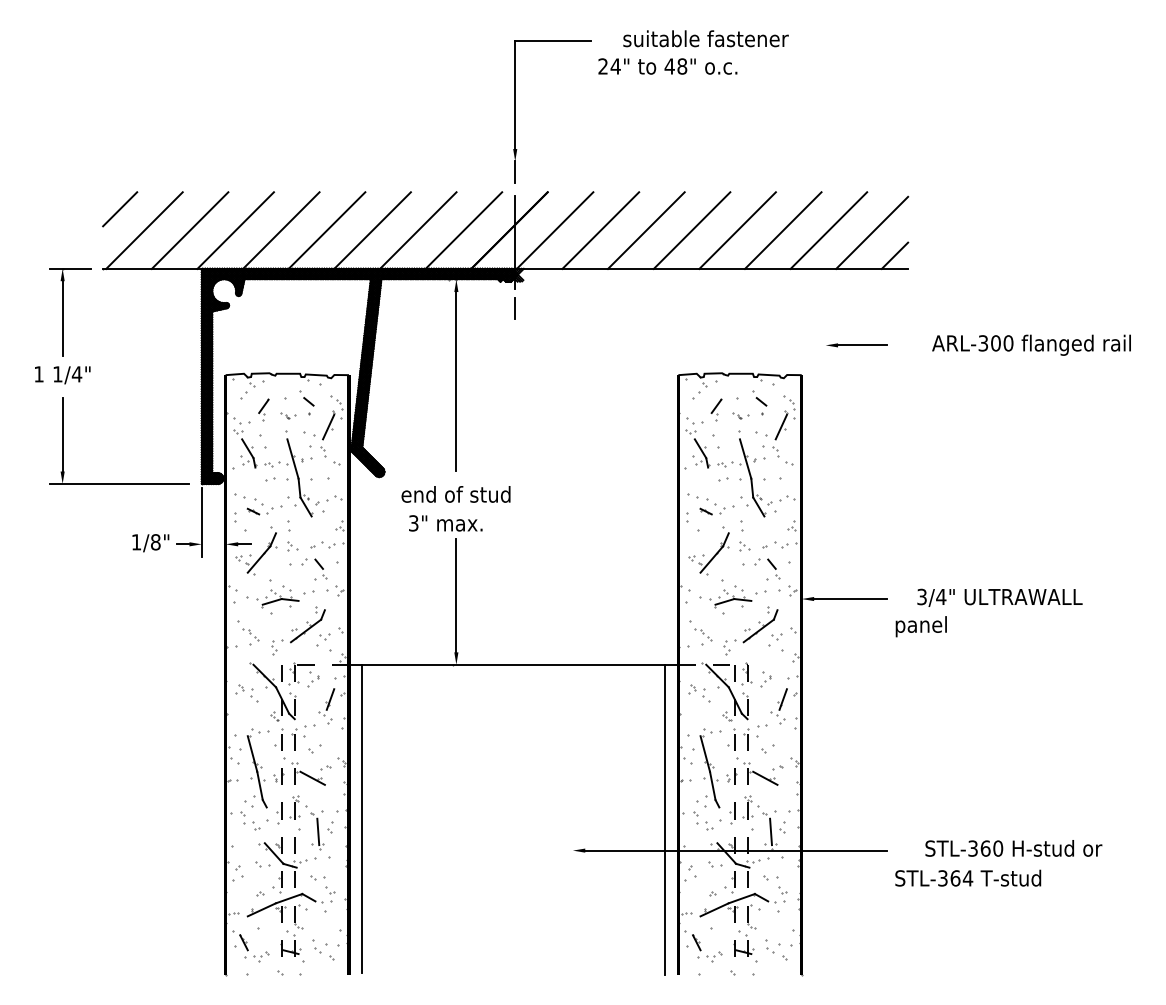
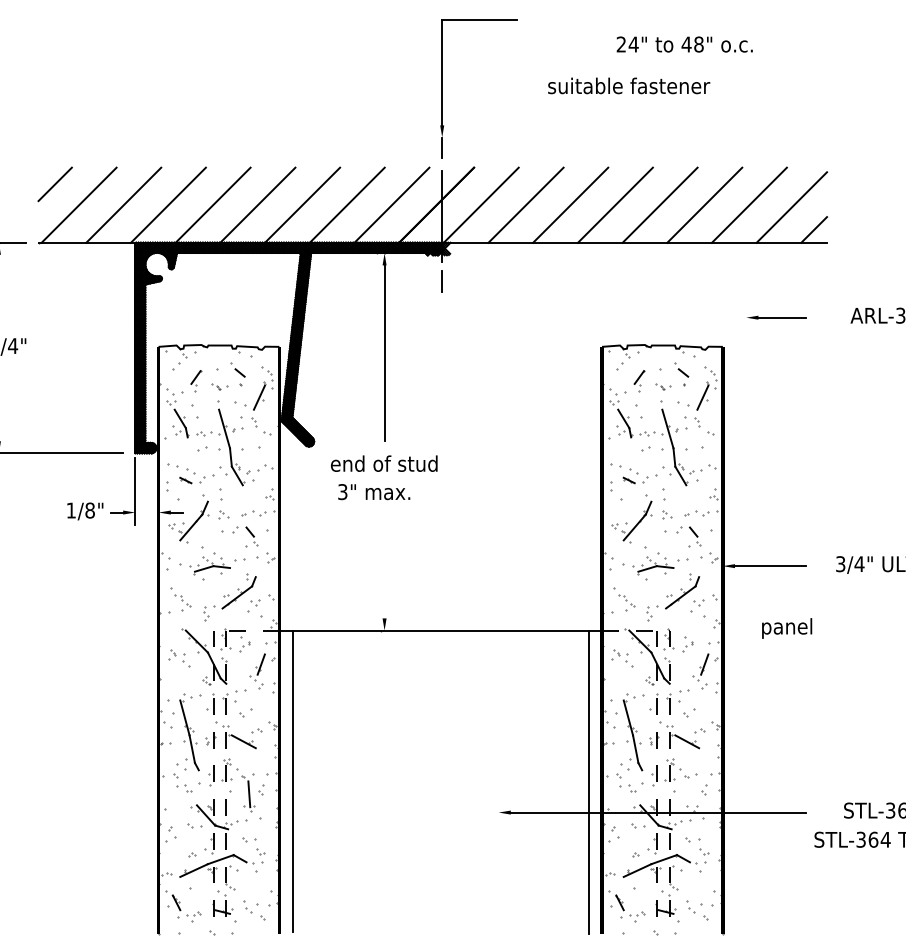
text: (705, 38) -> (628, 85), moved
text: (667, 66) -> (684, 44), moved
line: (456, 595) -> (384, 562), removed
text: (920, 626) -> (786, 628), moved
line: (770, 831) -> (692, 793), removed

